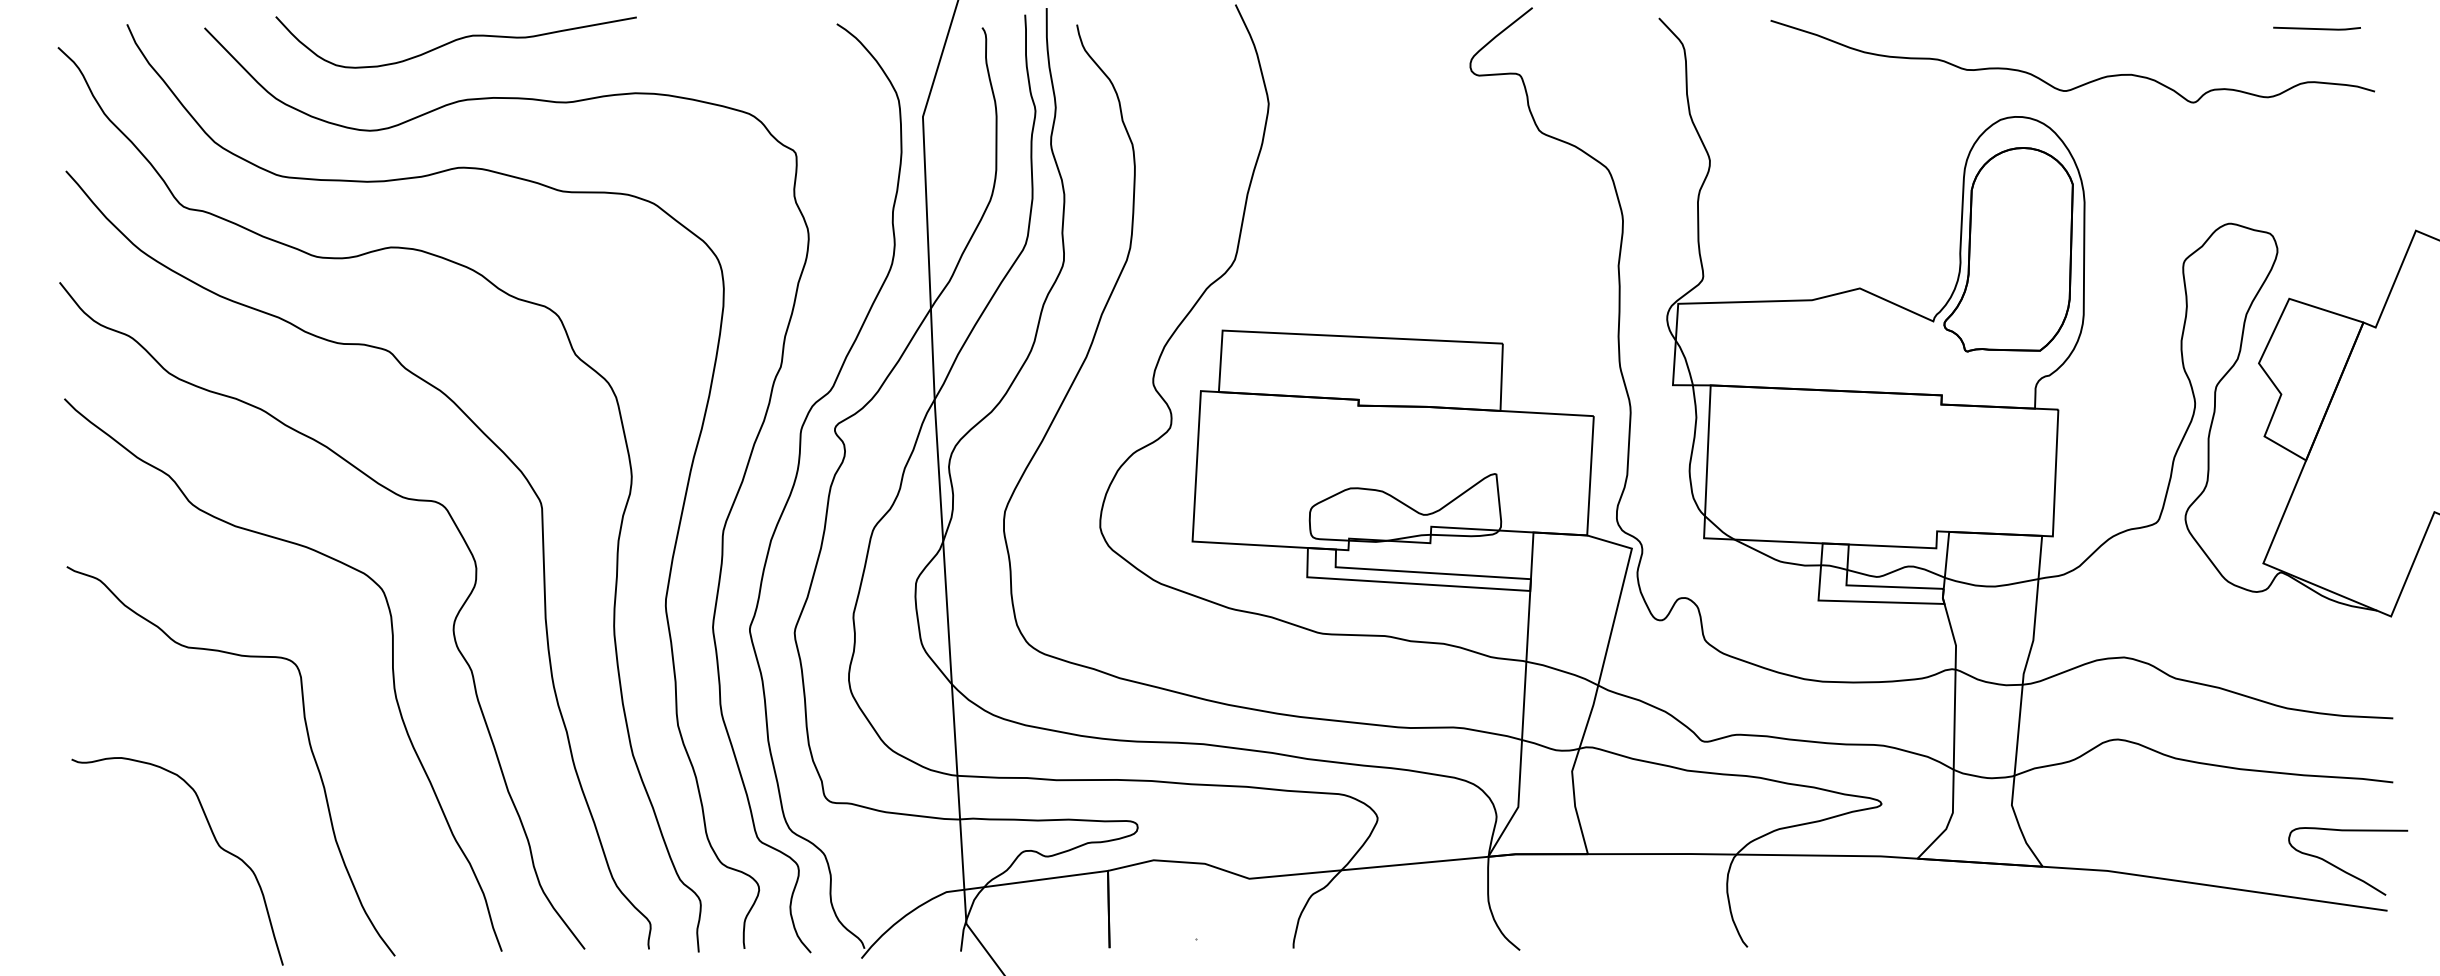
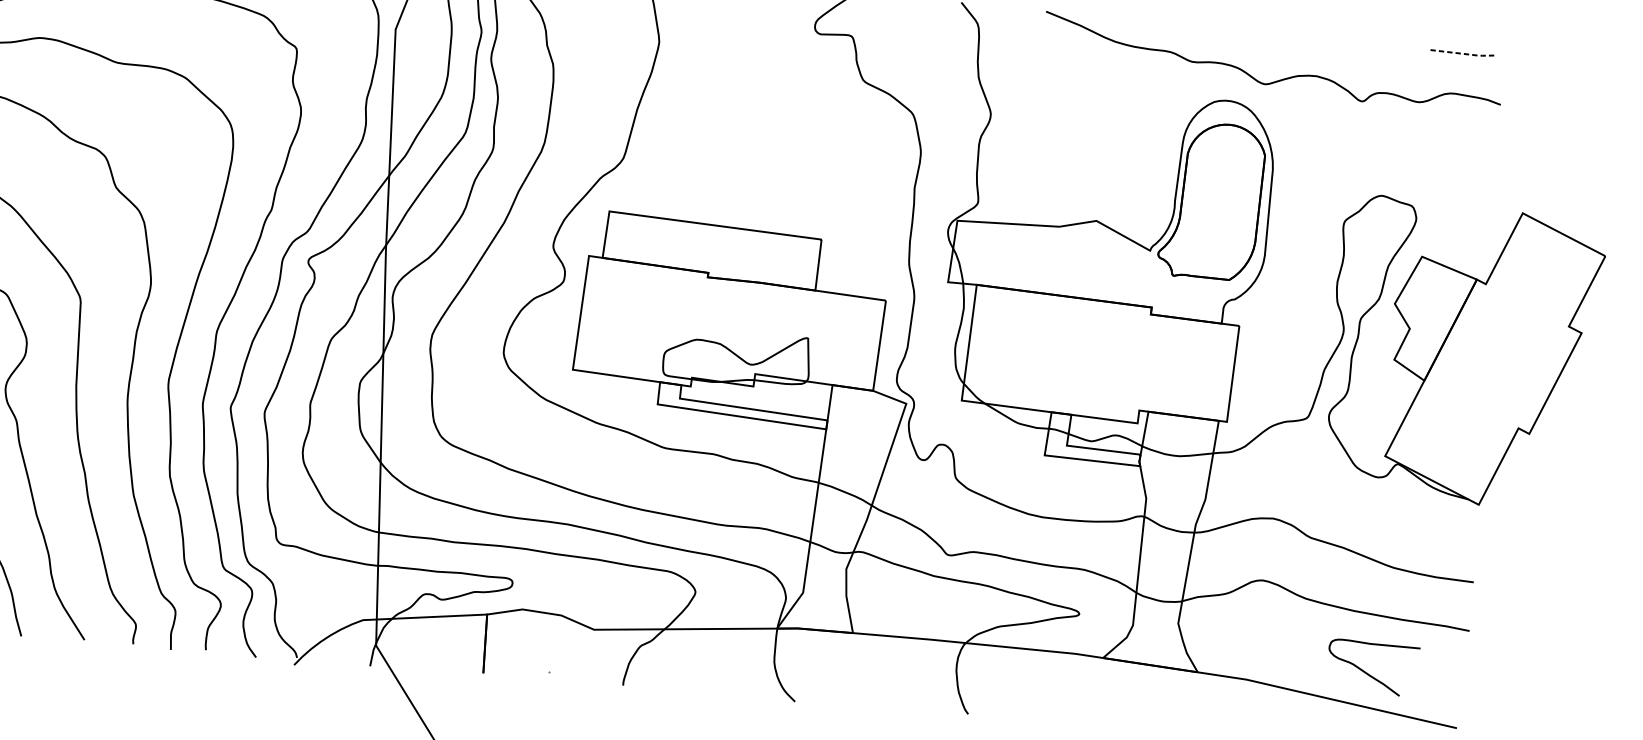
line: (2317, 29) -> (1461, 53), solid -> dashed
curve: (2344, 870) -> (1369, 674), moved

